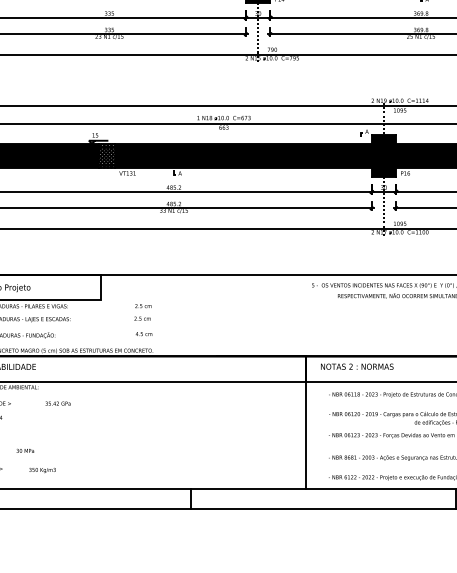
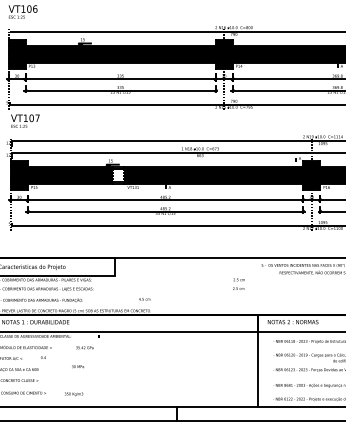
hatch: (106, 154) -> (118, 174), removed
text: (142, 311) -> (238, 283), moved
text: (24, 450) -> (77, 366), moved

